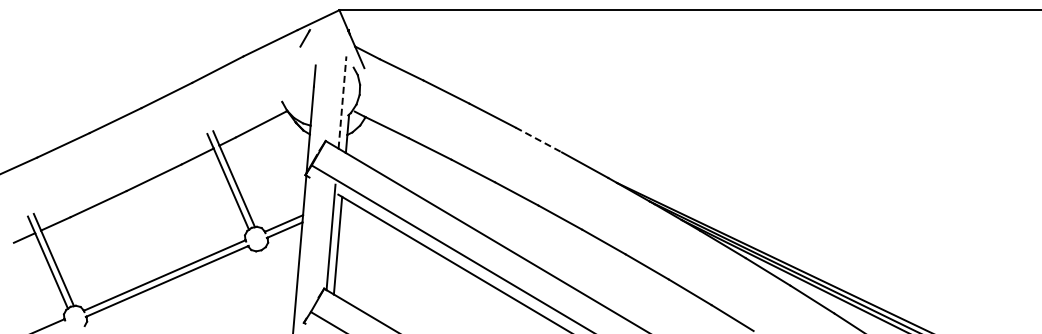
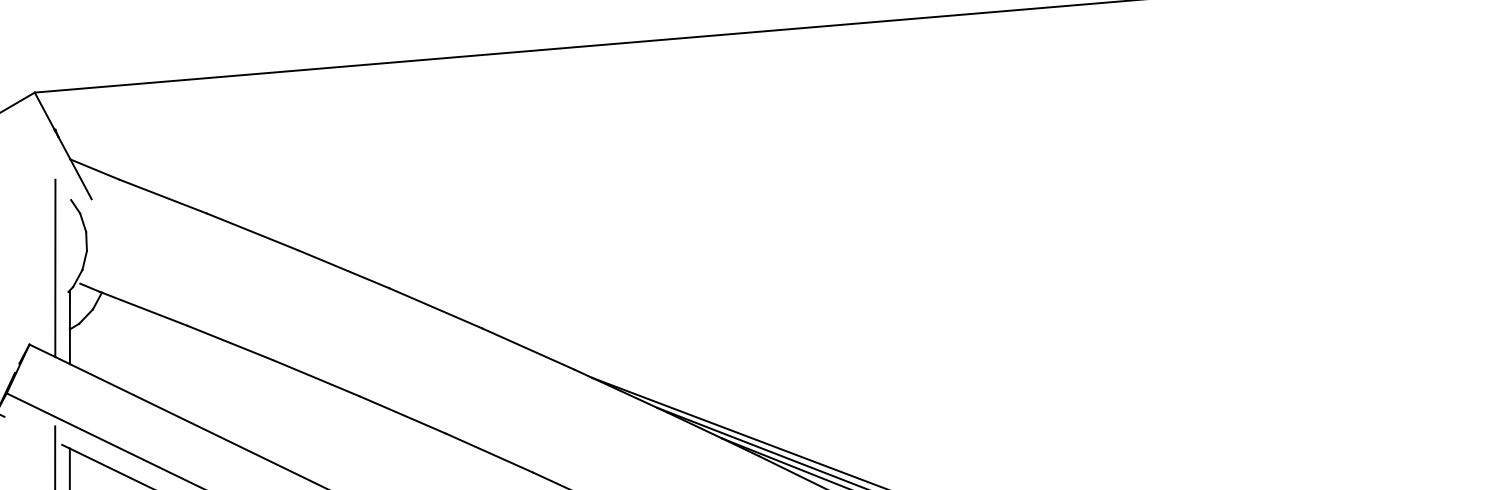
line: (342, 102) -> (55, 268), dashed -> solid
line: (539, 140) -> (437, 309), dashed -> solid

